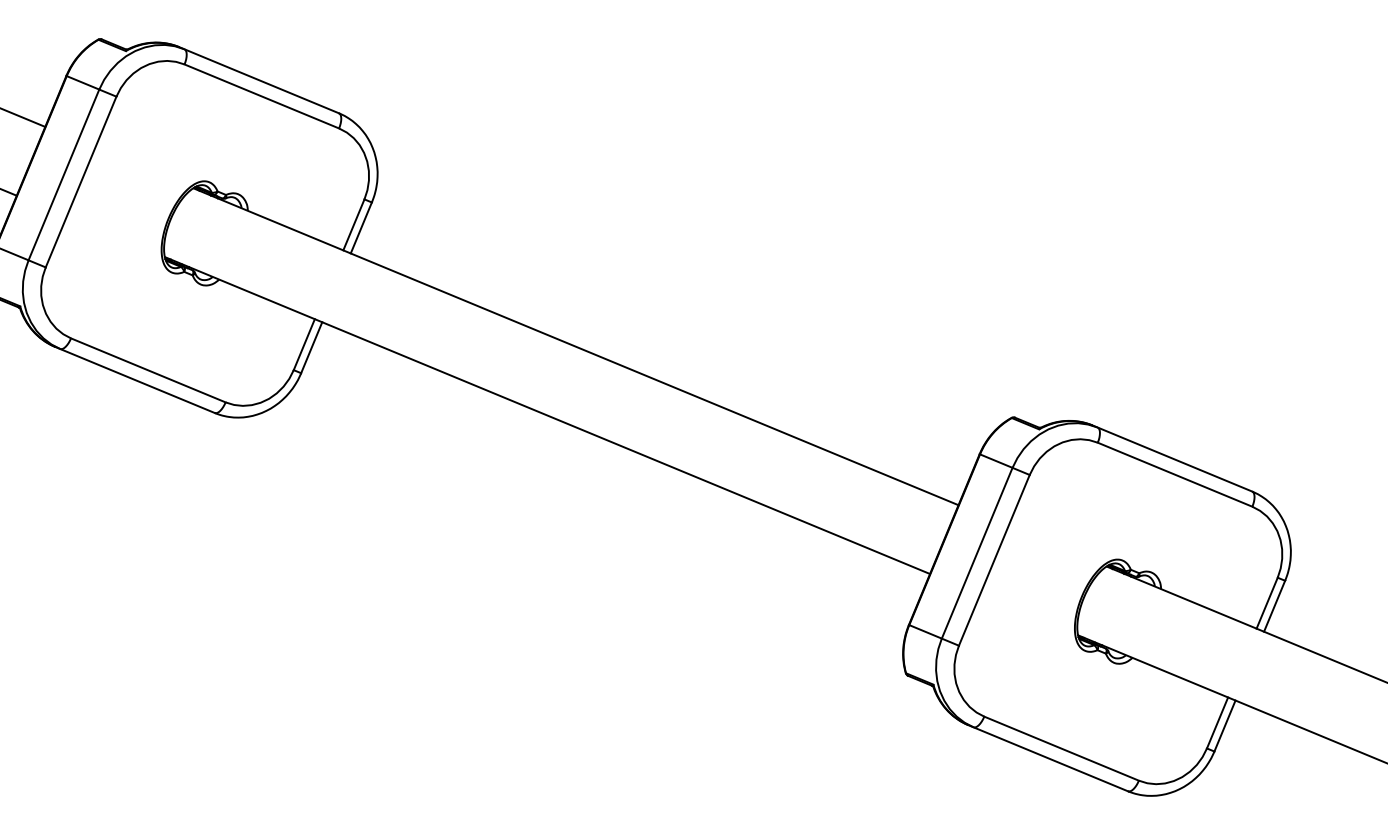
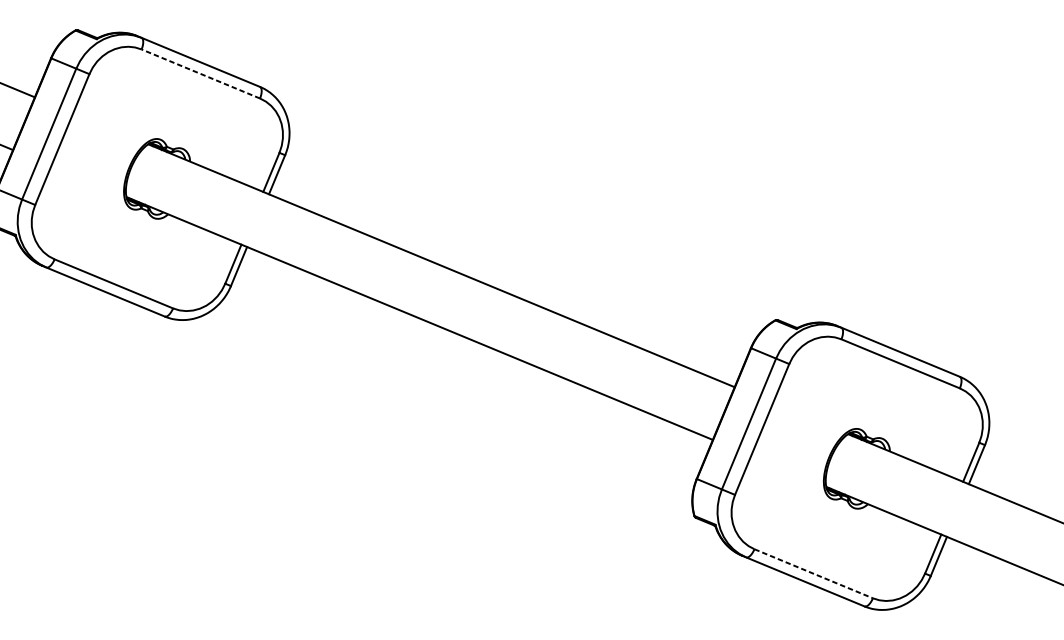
line: (261, 96) -> (200, 74), solid -> dashed
line: (1061, 748) -> (813, 573), solid -> dashed

